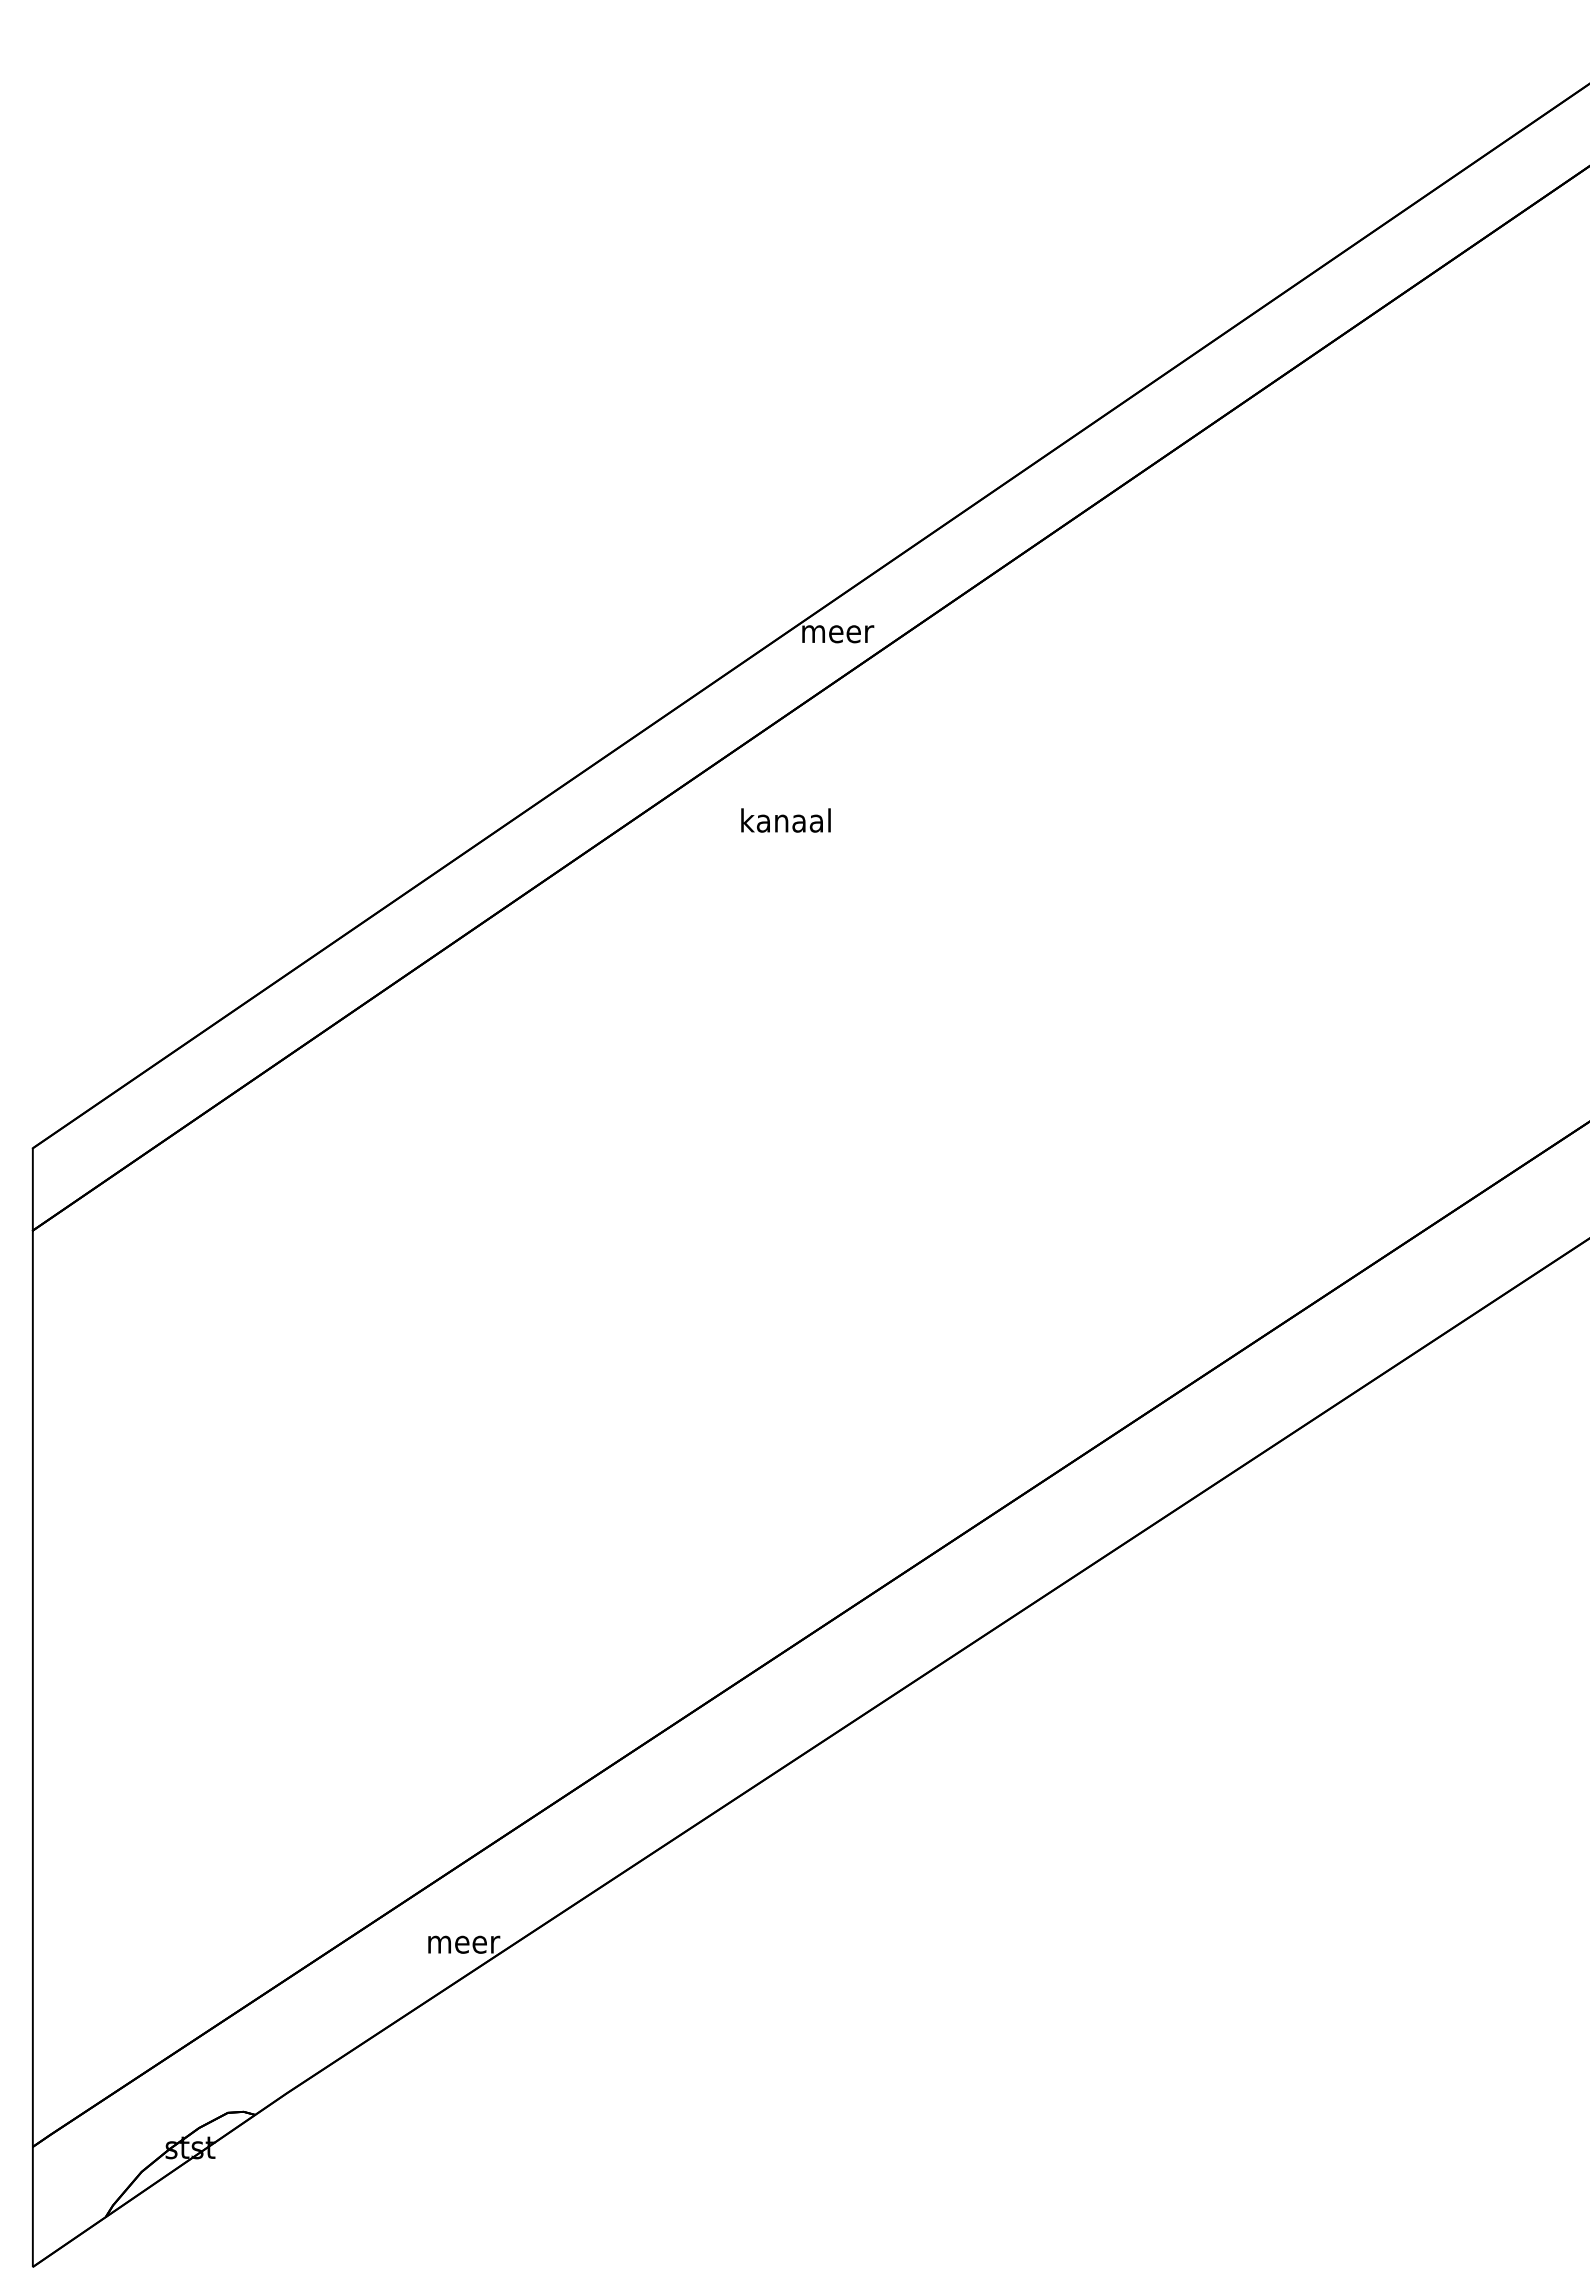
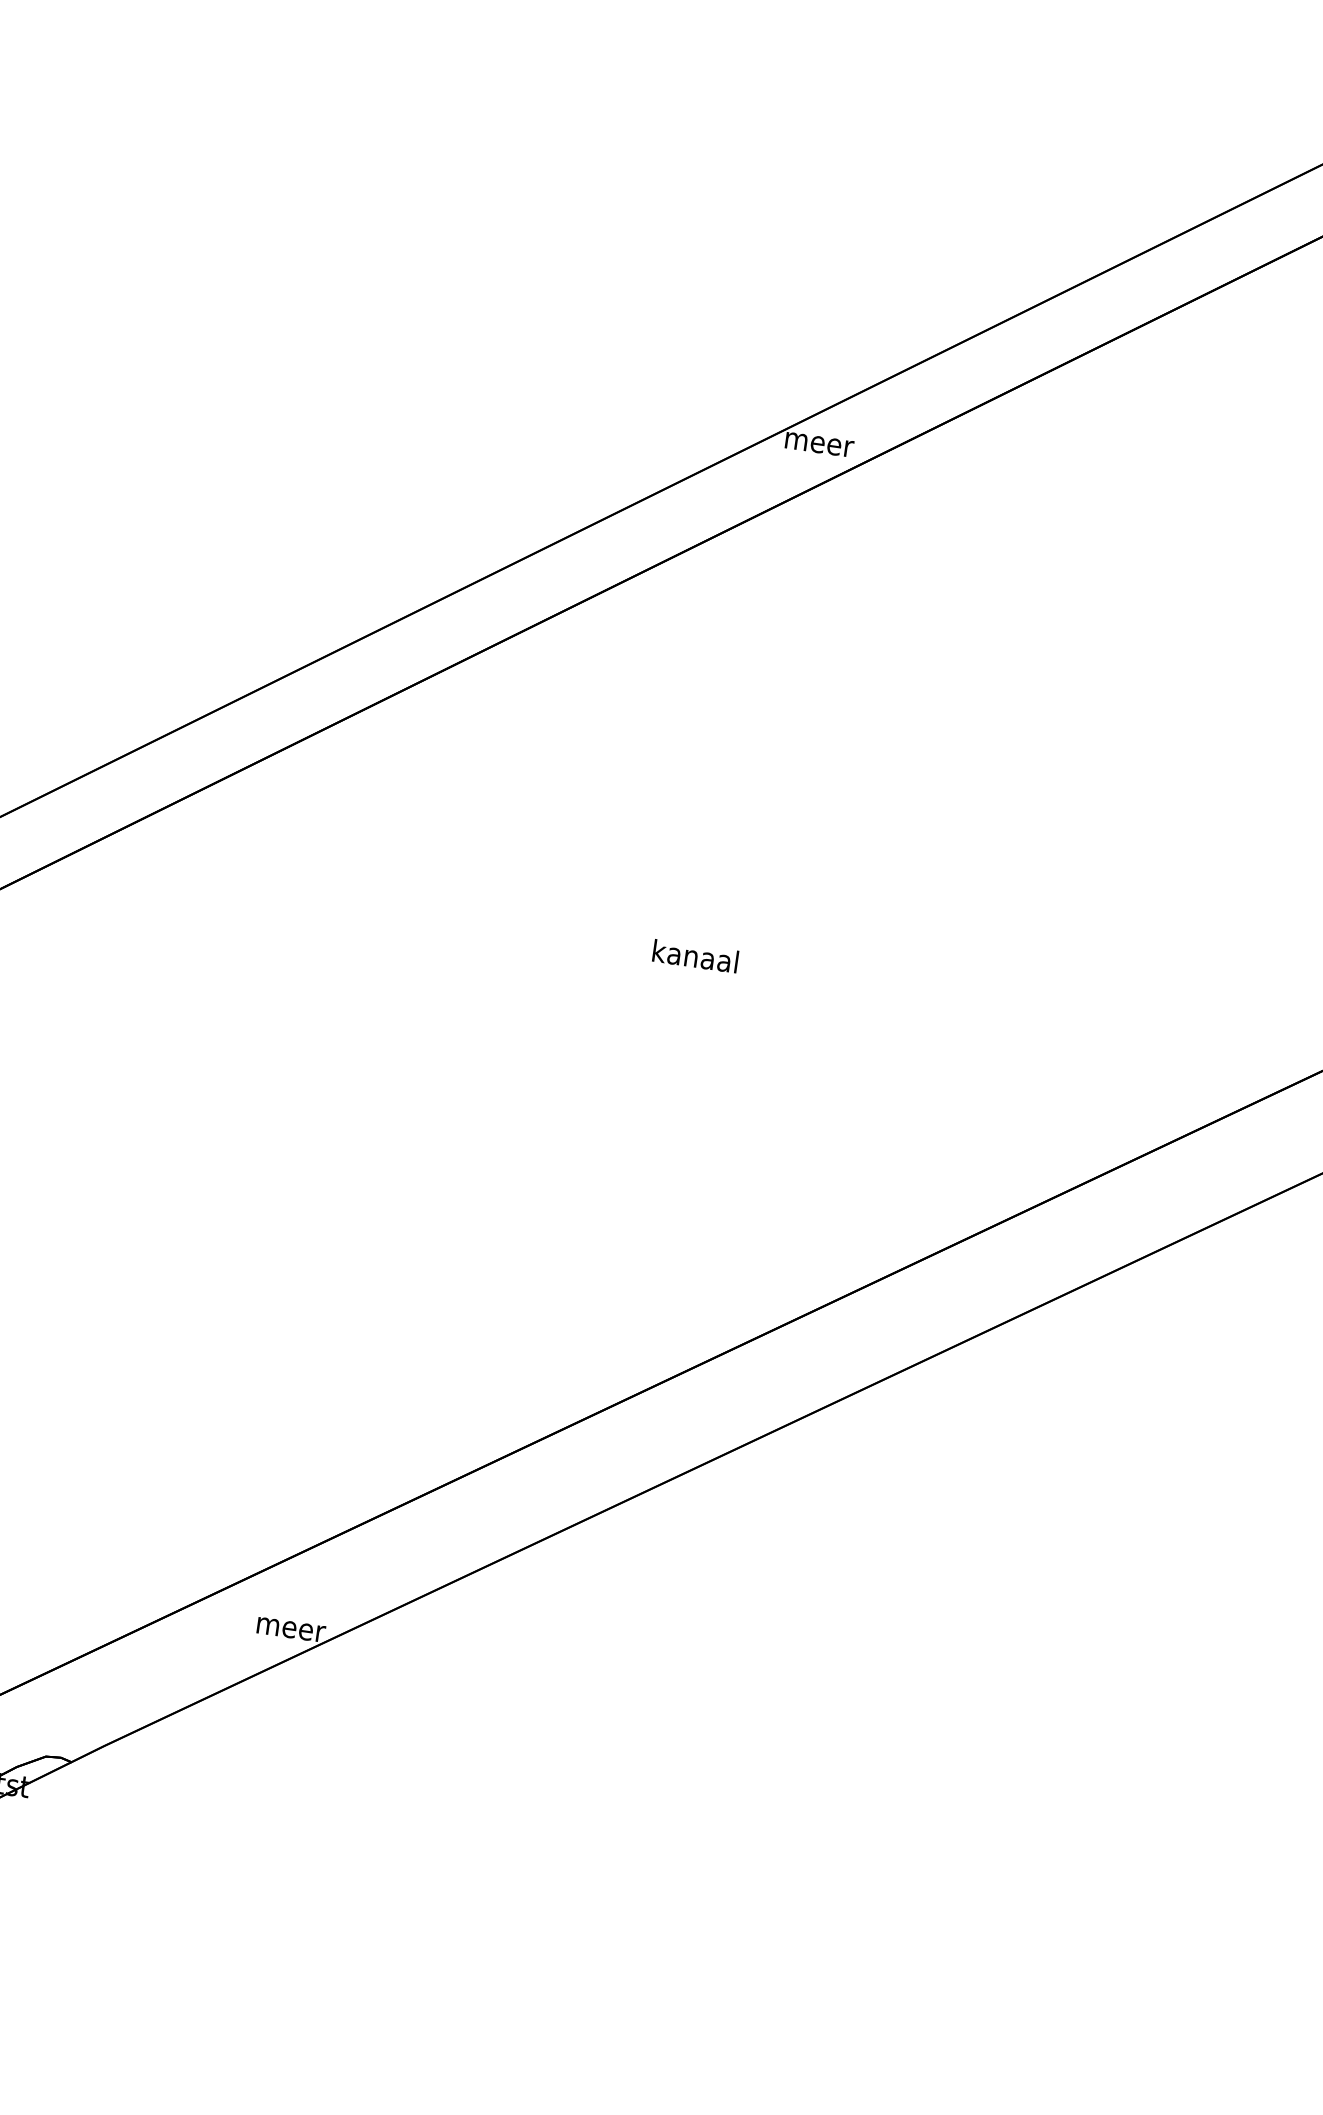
text: (785, 820) -> (695, 956), moved

